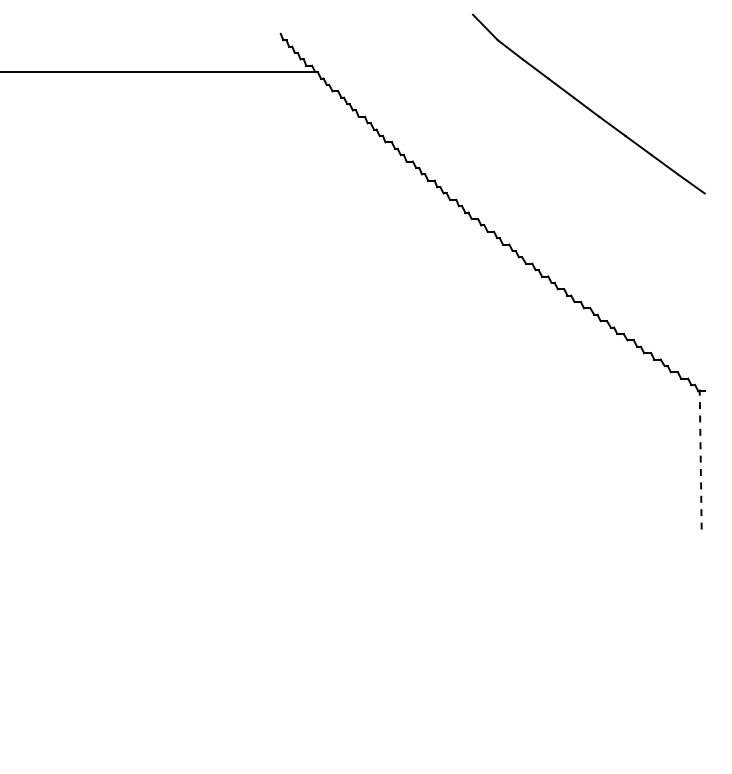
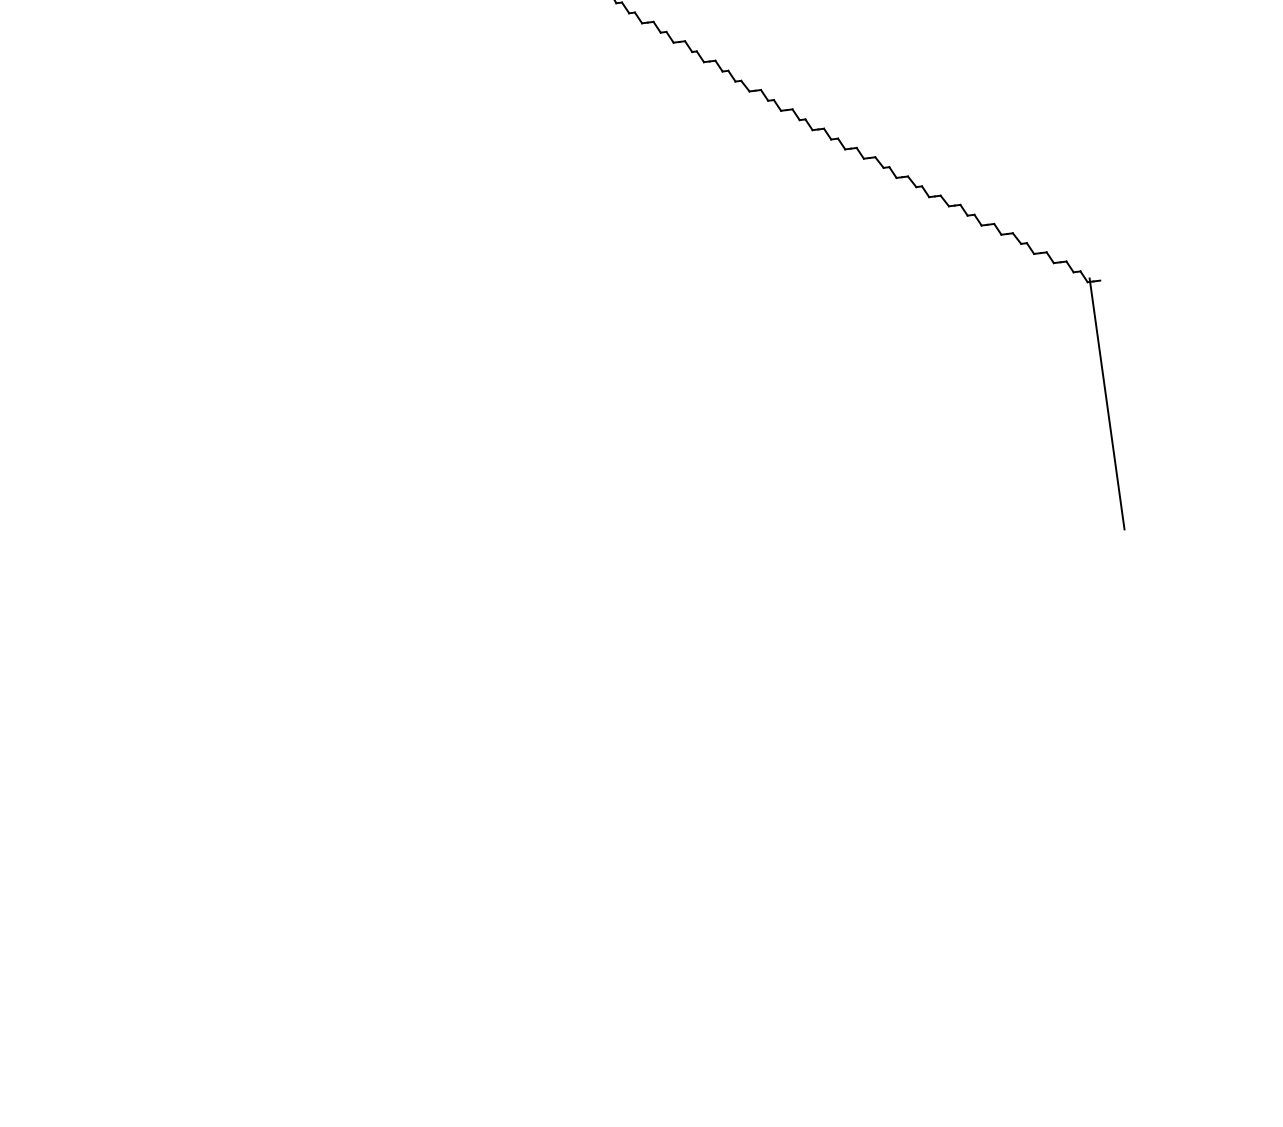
line: (700, 459) -> (1106, 403), dashed -> solid

